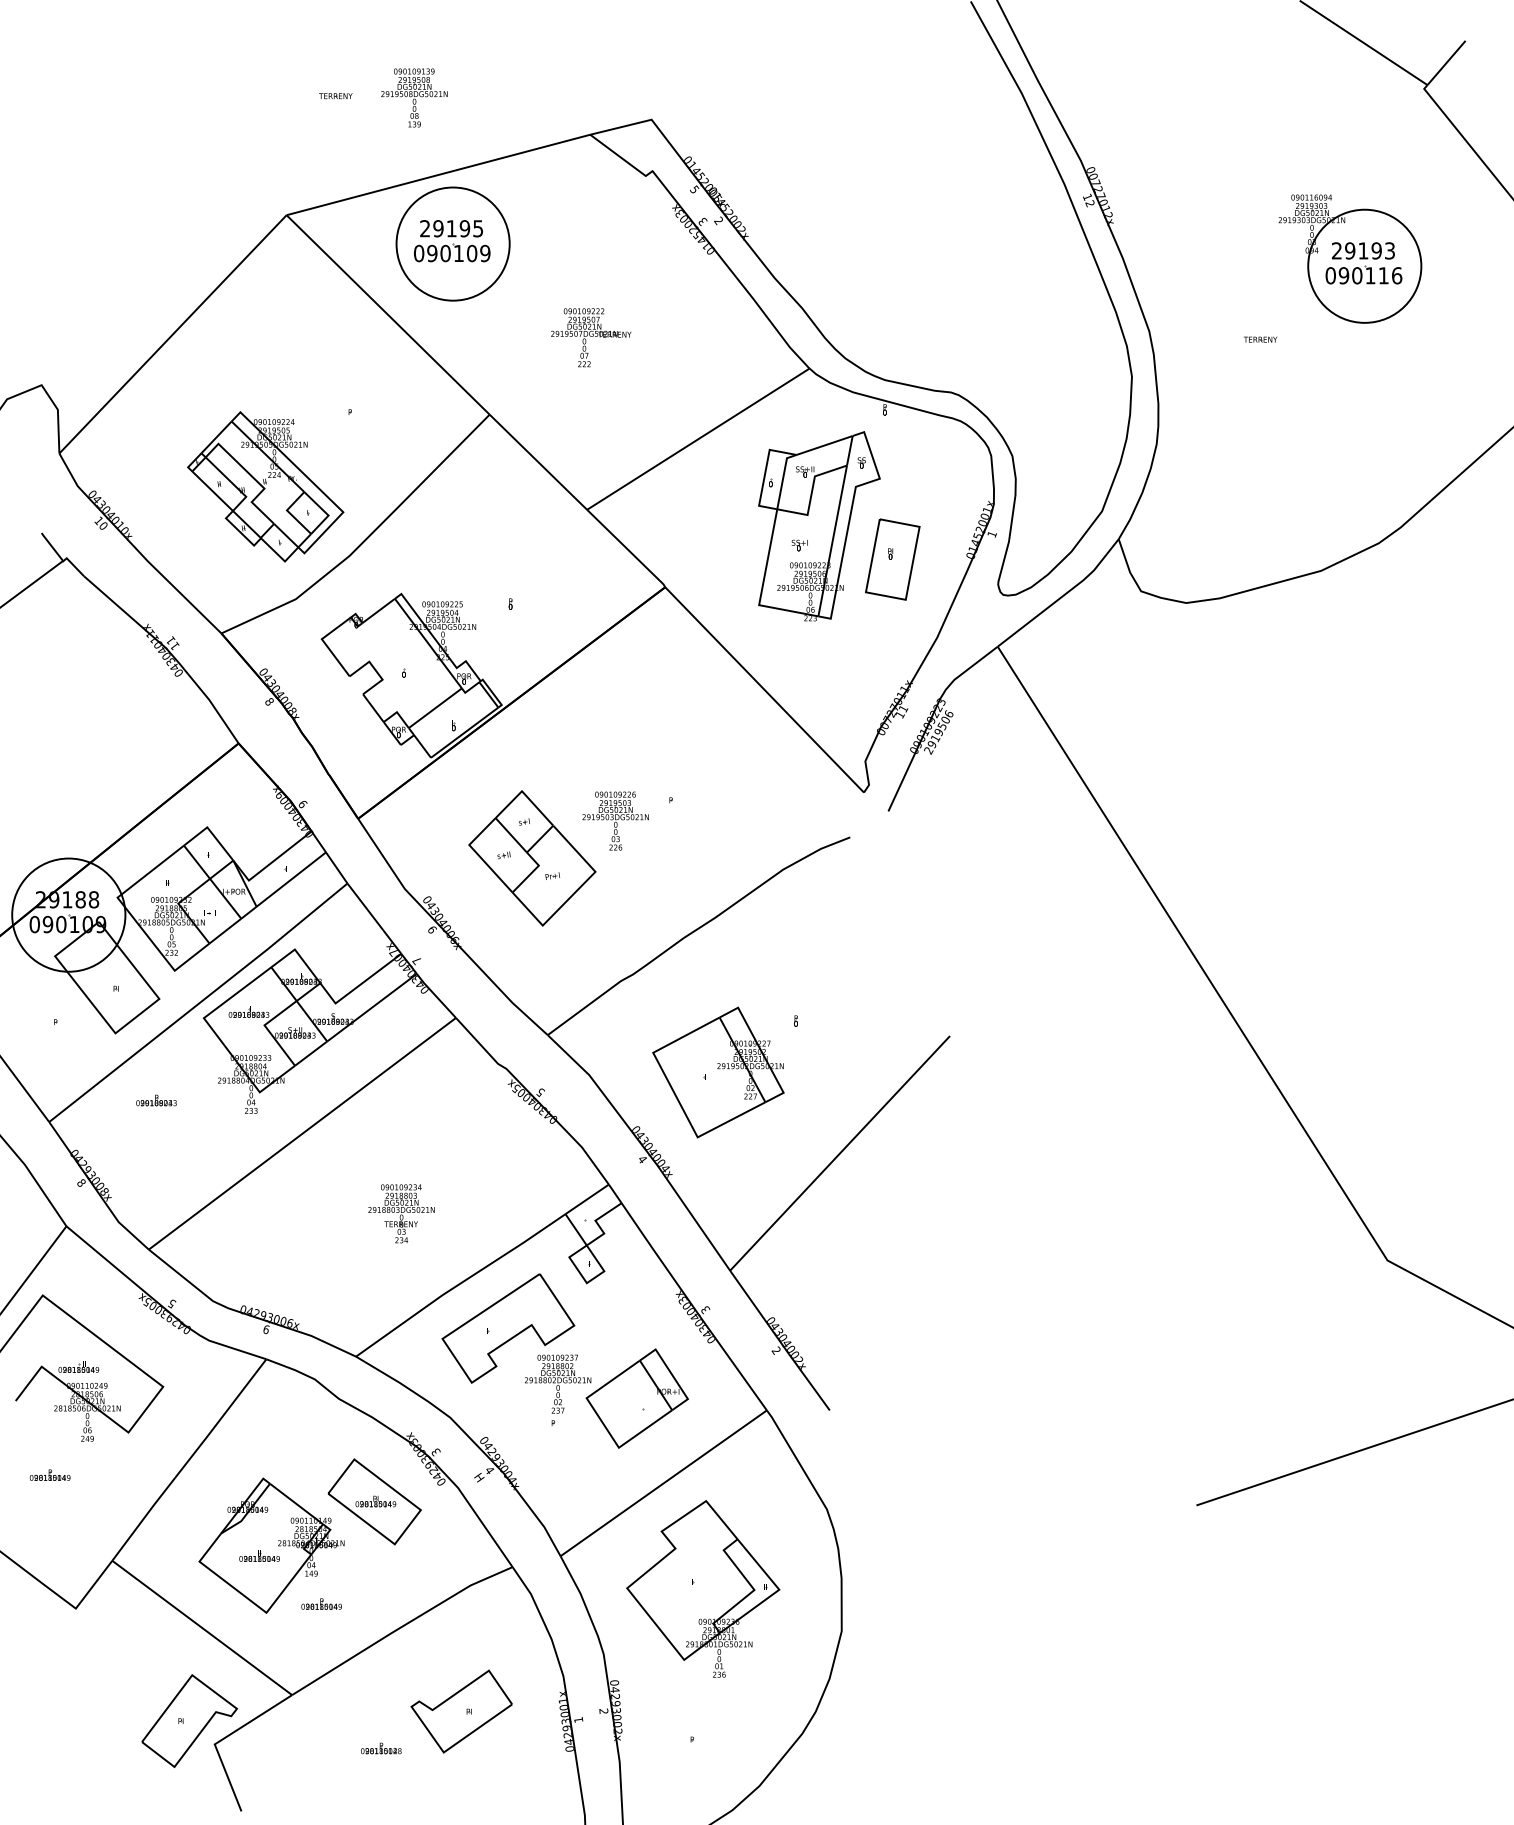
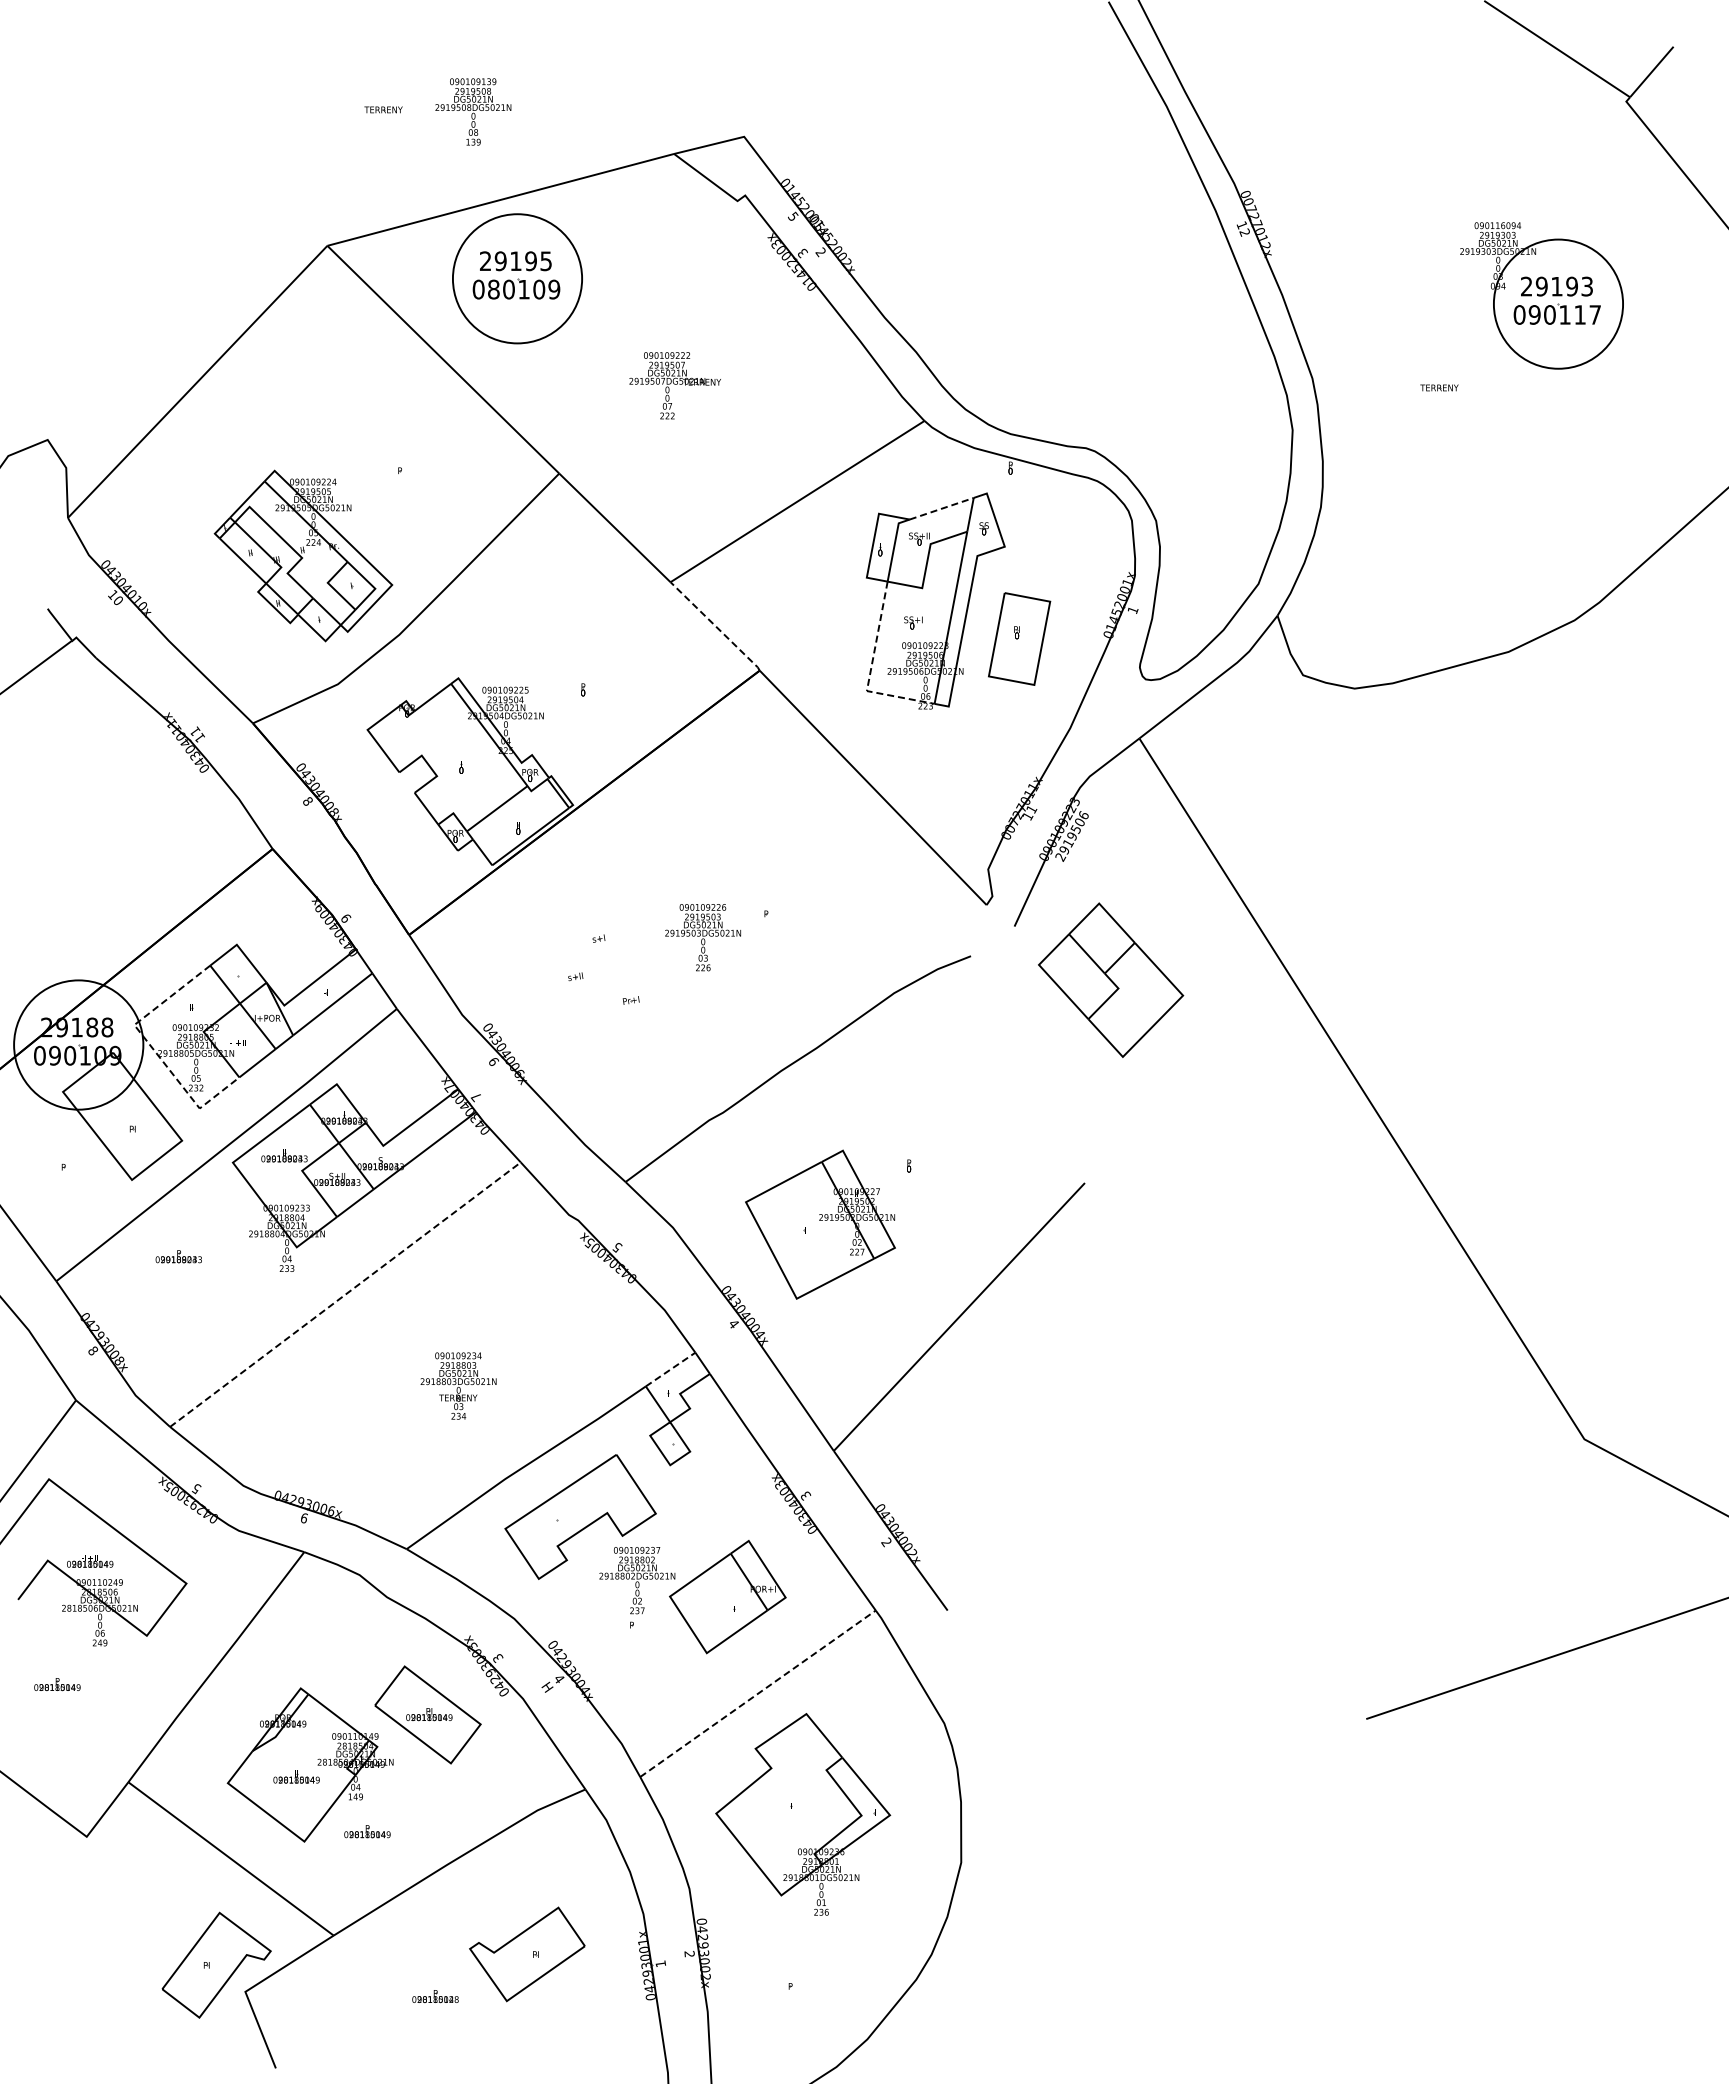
text: (432, 253) -> (493, 289), 090109 -> 080109
text: (1397, 275) -> (1595, 314), 090116 -> 090117
line: (824, 445) -> (941, 508), solid -> dashed
line: (626, 548) -> (715, 626), solid -> dashed
line: (762, 587) -> (870, 670), solid -> dashed
part: (532, 857) -> (1111, 979), moved
line: (134, 919) -> (153, 1049), solid -> dashed
line: (302, 1133) -> (345, 1294), solid -> dashed
line: (587, 1199) -> (670, 1369), solid -> dashed
line: (664, 1483) -> (758, 1693), solid -> dashed

